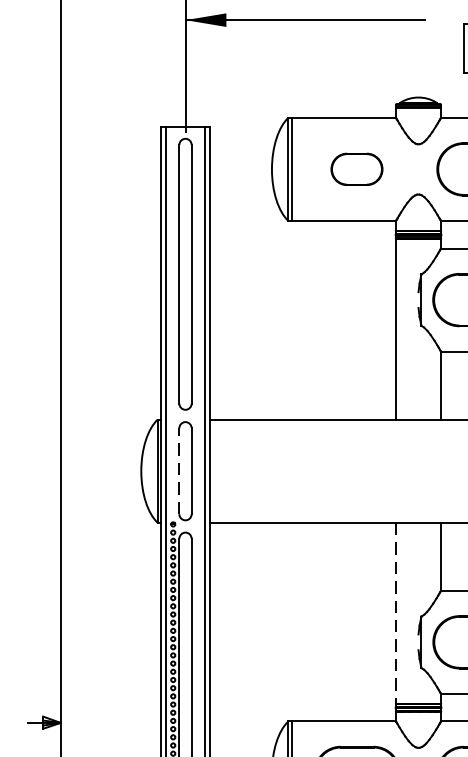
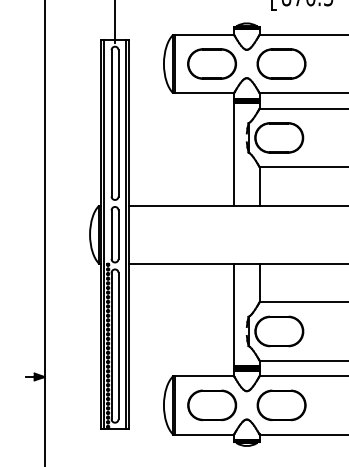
part: (356, 168) -> (211, 63), size x1.67
line: (179, 470) -> (111, 234), dashed -> solid
line: (396, 614) -> (234, 315), dashed -> solid

